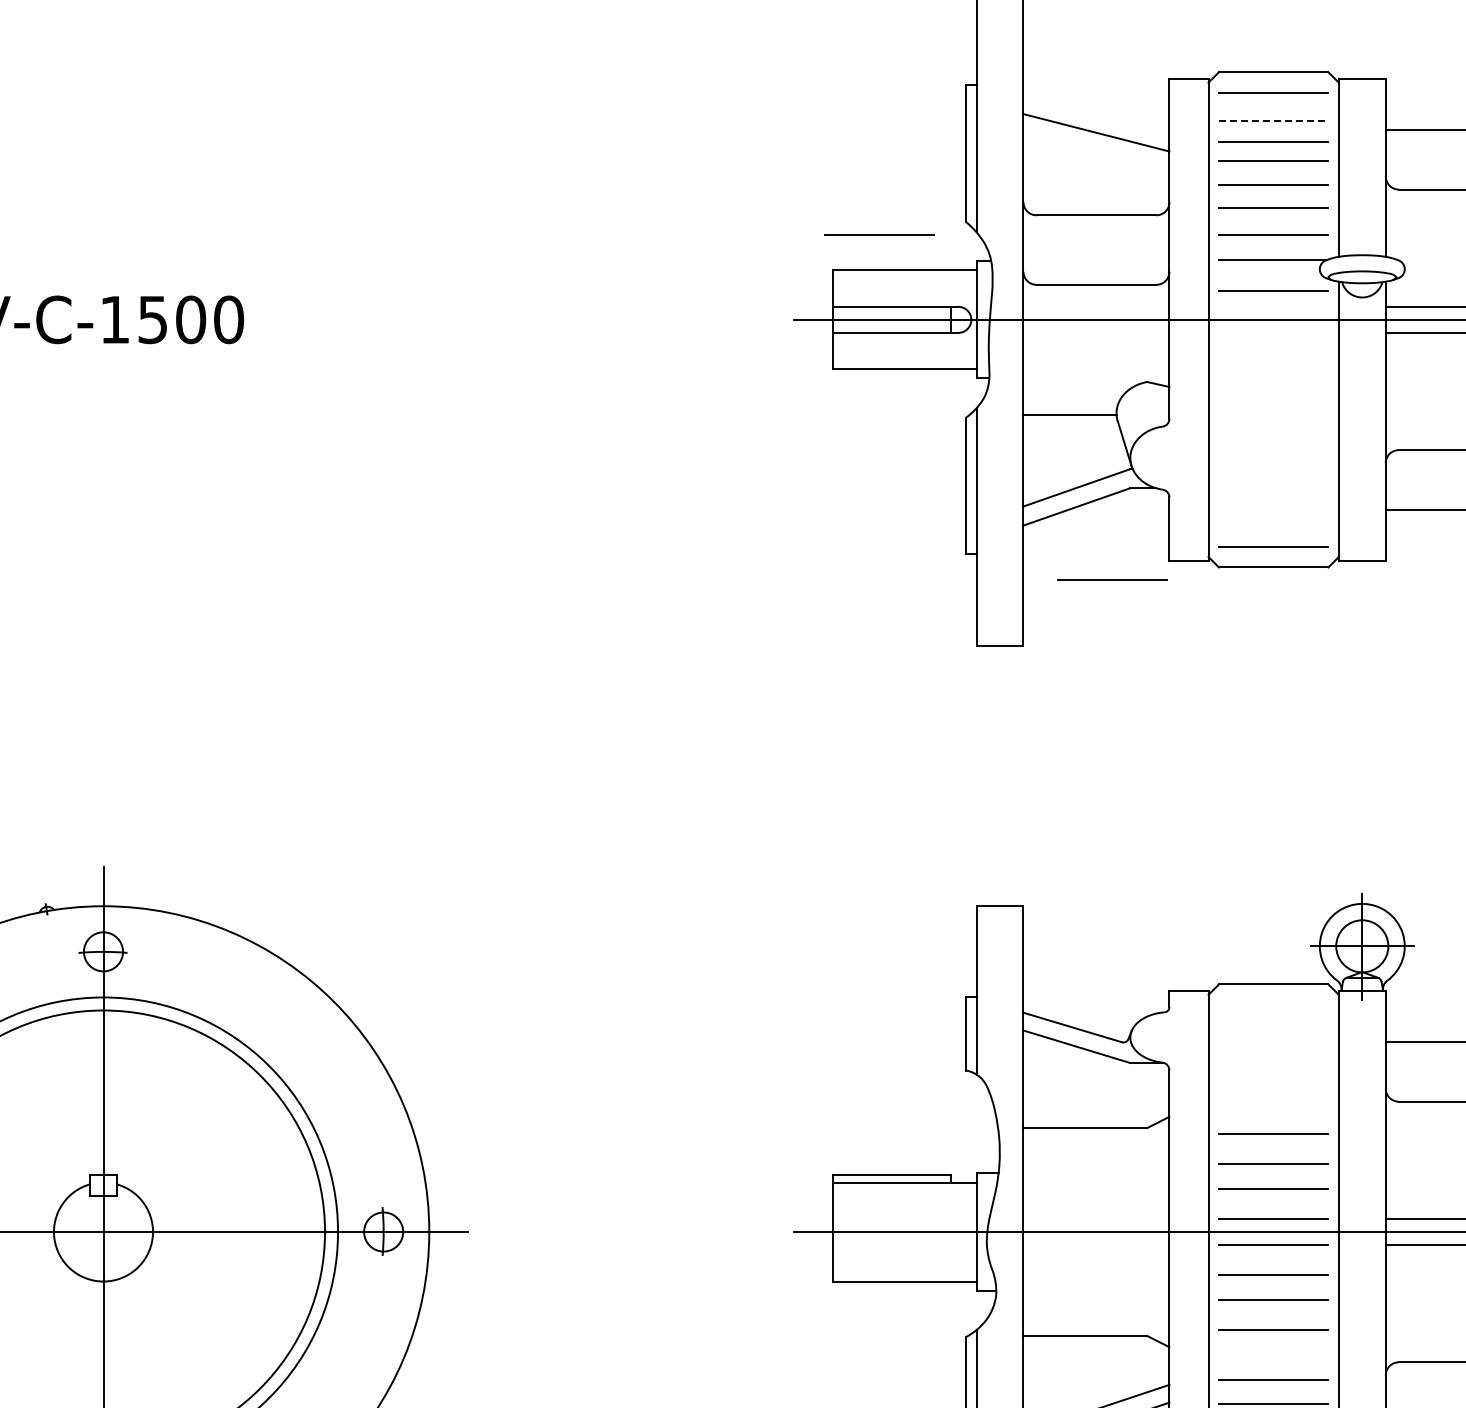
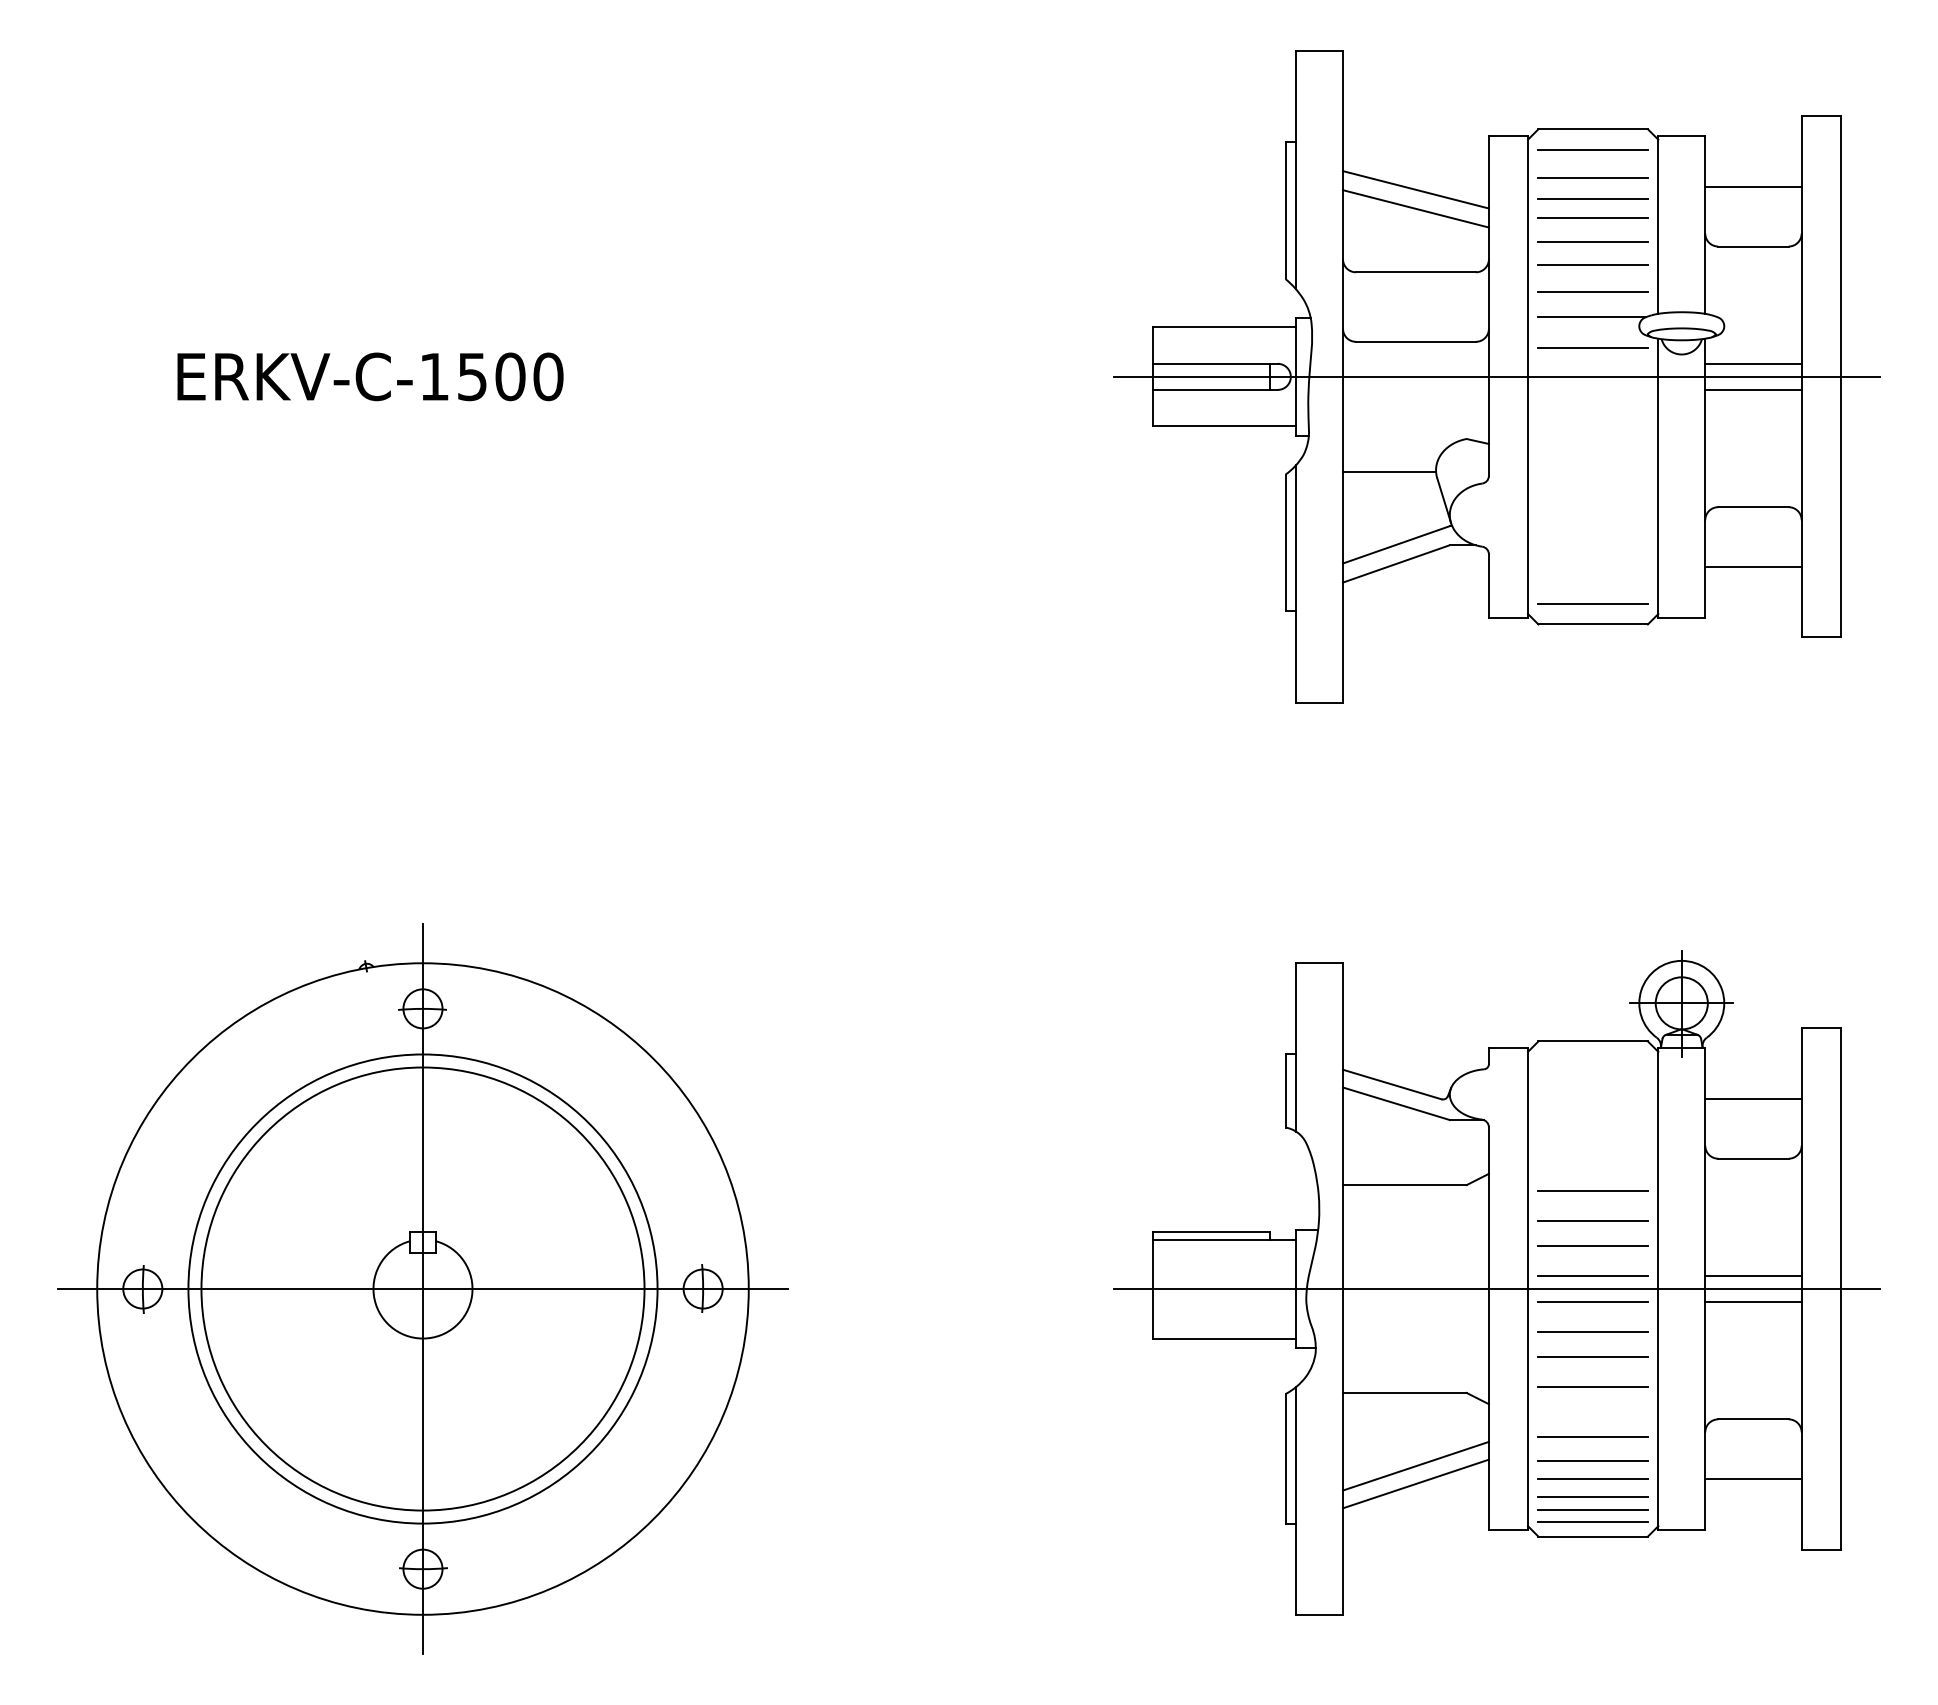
line: (1274, 121) -> (1593, 178), dashed -> solid
line: (1096, 151) -> (1415, 208), added
line: (879, 234) -> (1198, 291), removed
line: (1112, 579) -> (1431, 636), removed

